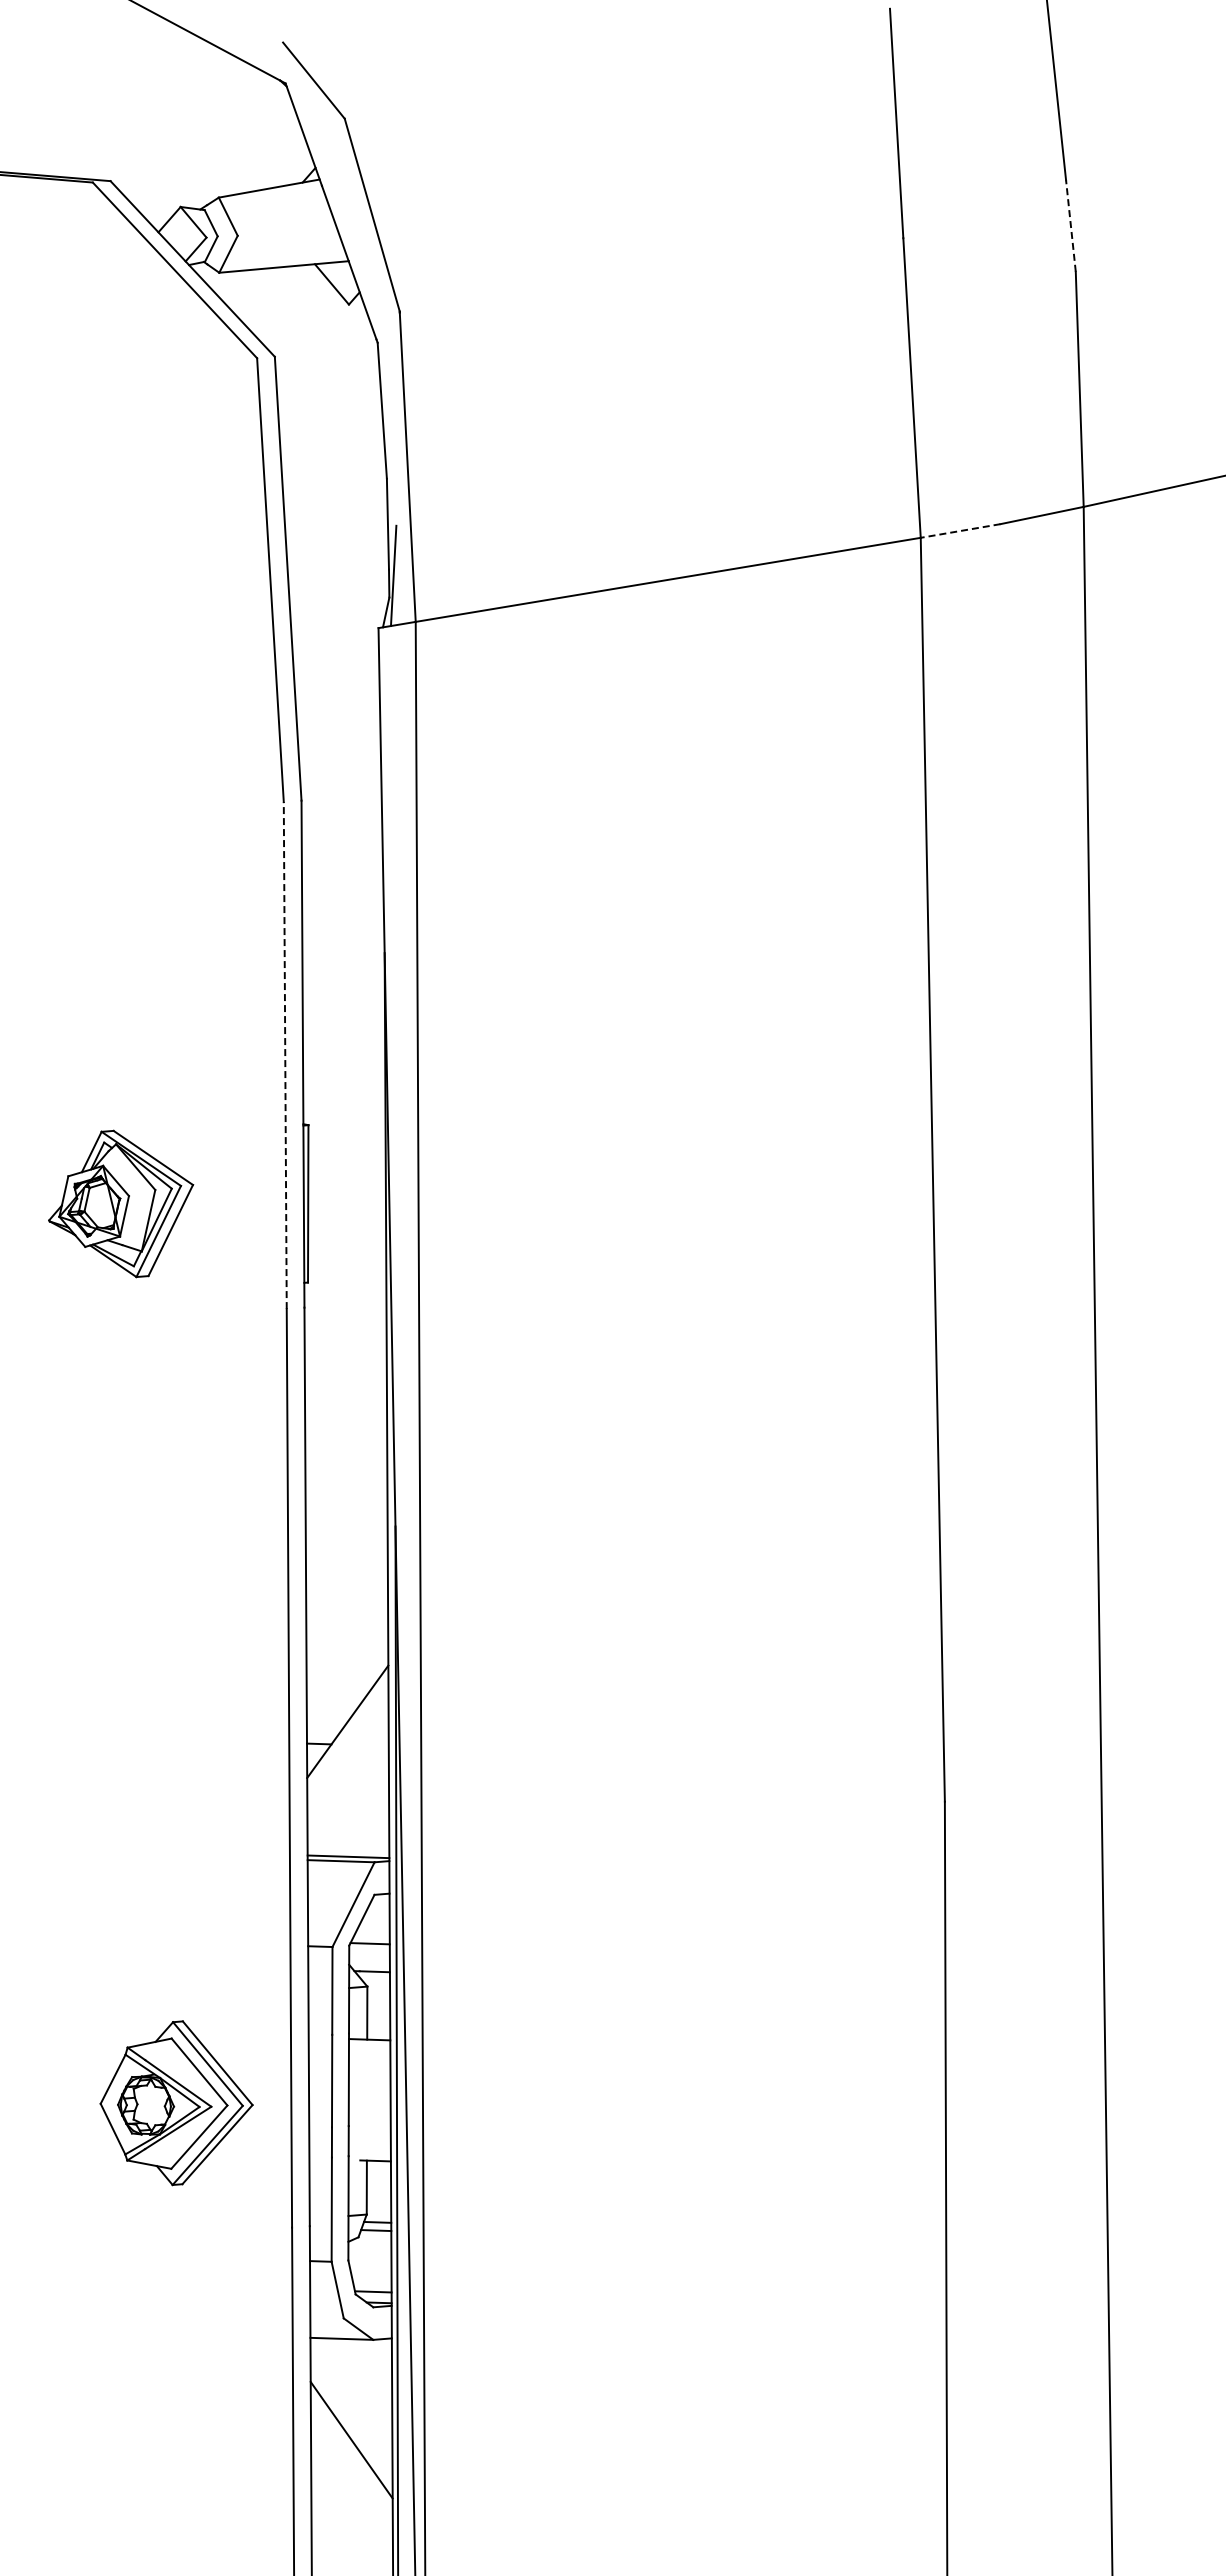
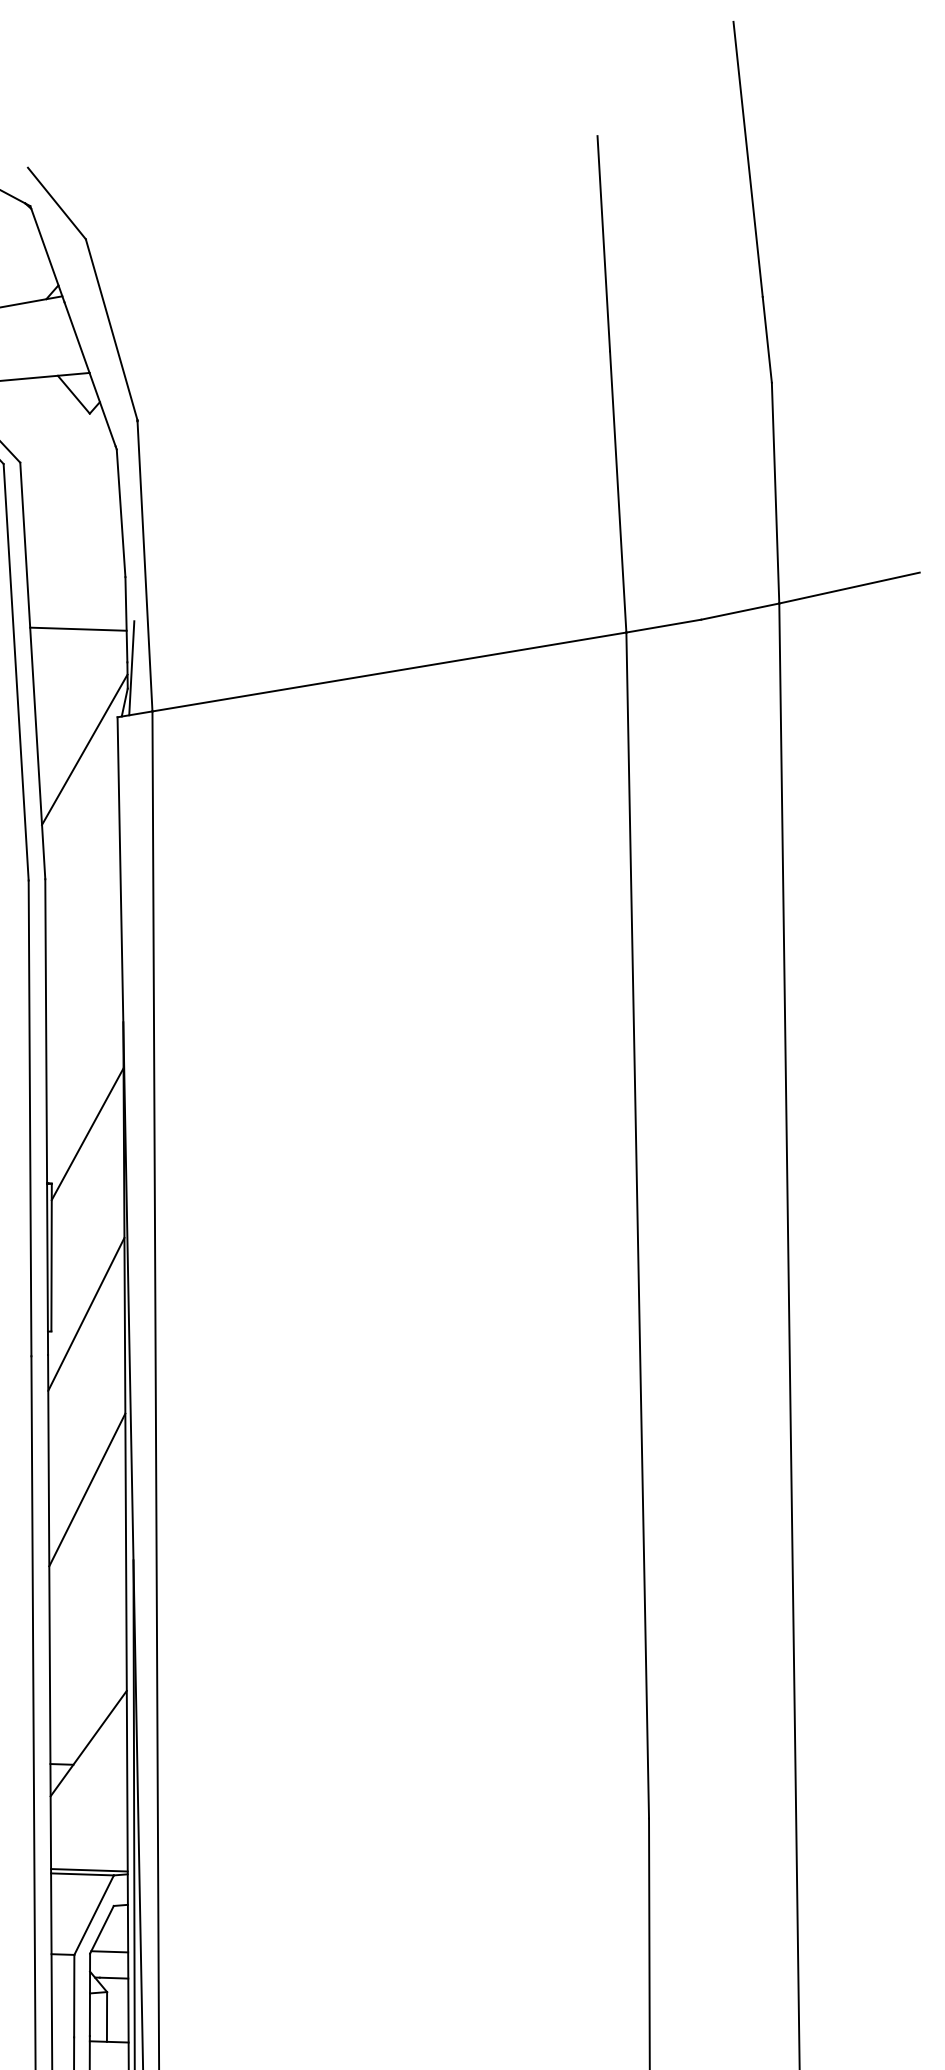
line: (1070, 225) -> (766, 339), dashed -> solid
line: (960, 531) -> (663, 626), dashed -> solid
line: (336, 533) -> (78, 628), added
line: (343, 662) -> (84, 749), added
line: (285, 1055) -> (30, 1118), dashed -> solid
line: (346, 1072) -> (87, 1134), added
line: (344, 1263) -> (85, 1313), added
line: (345, 1451) -> (86, 1489), added

